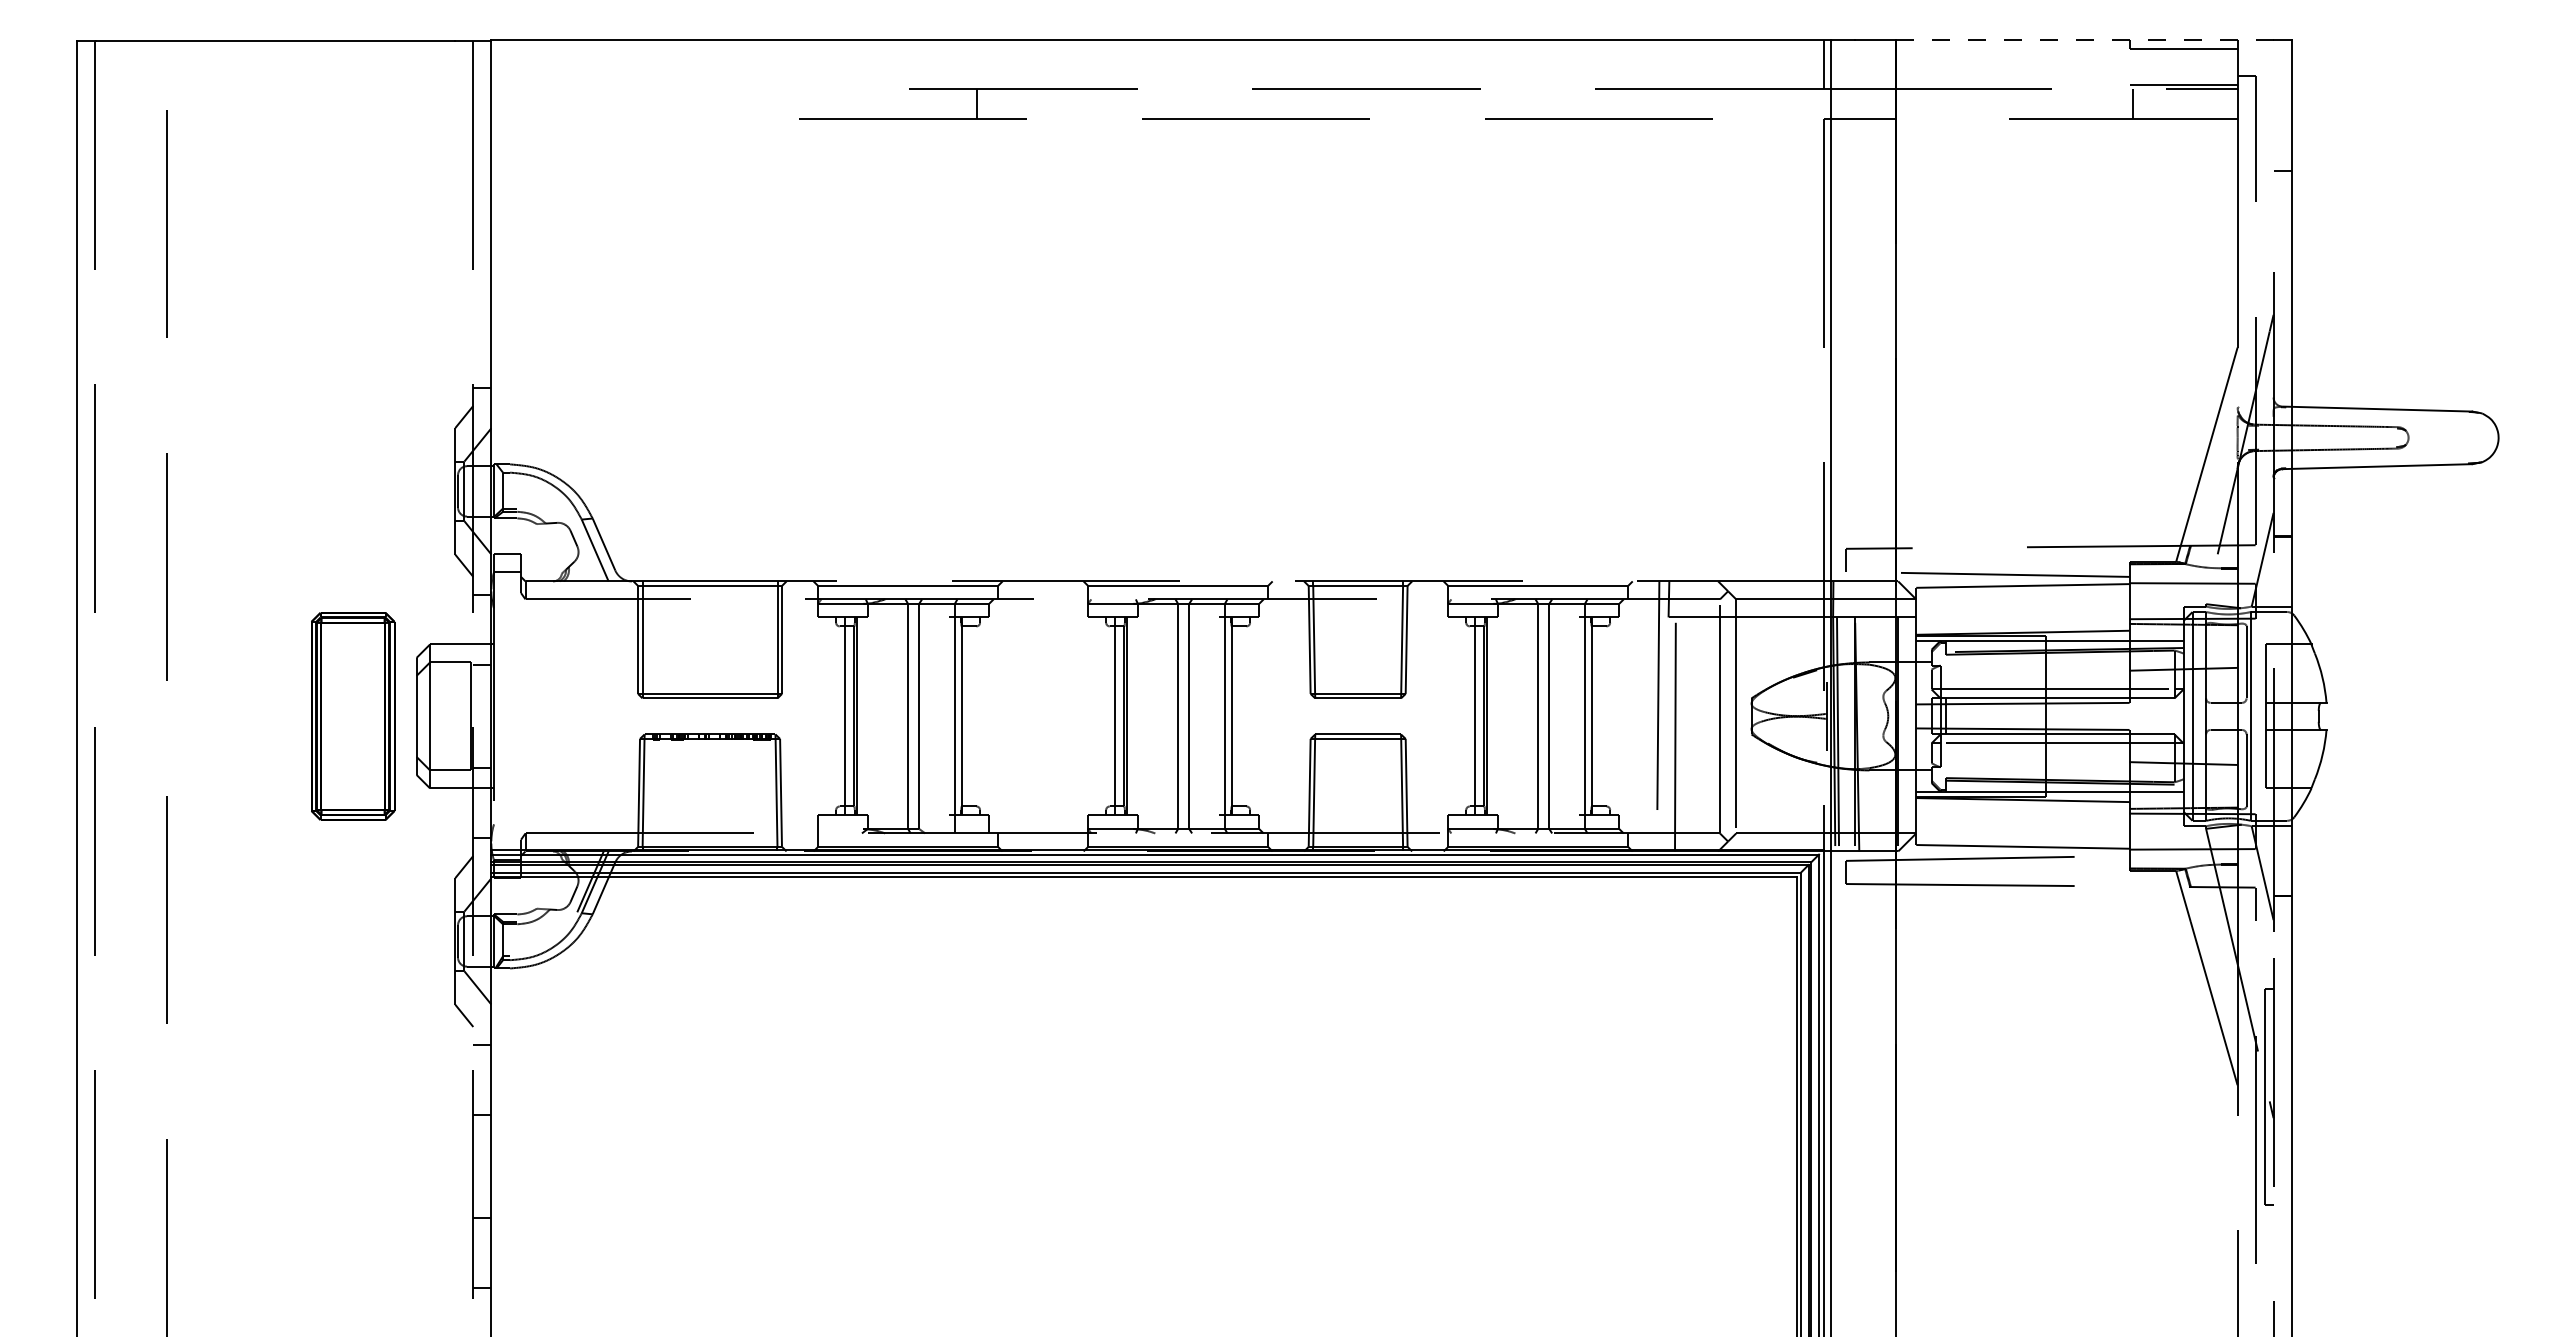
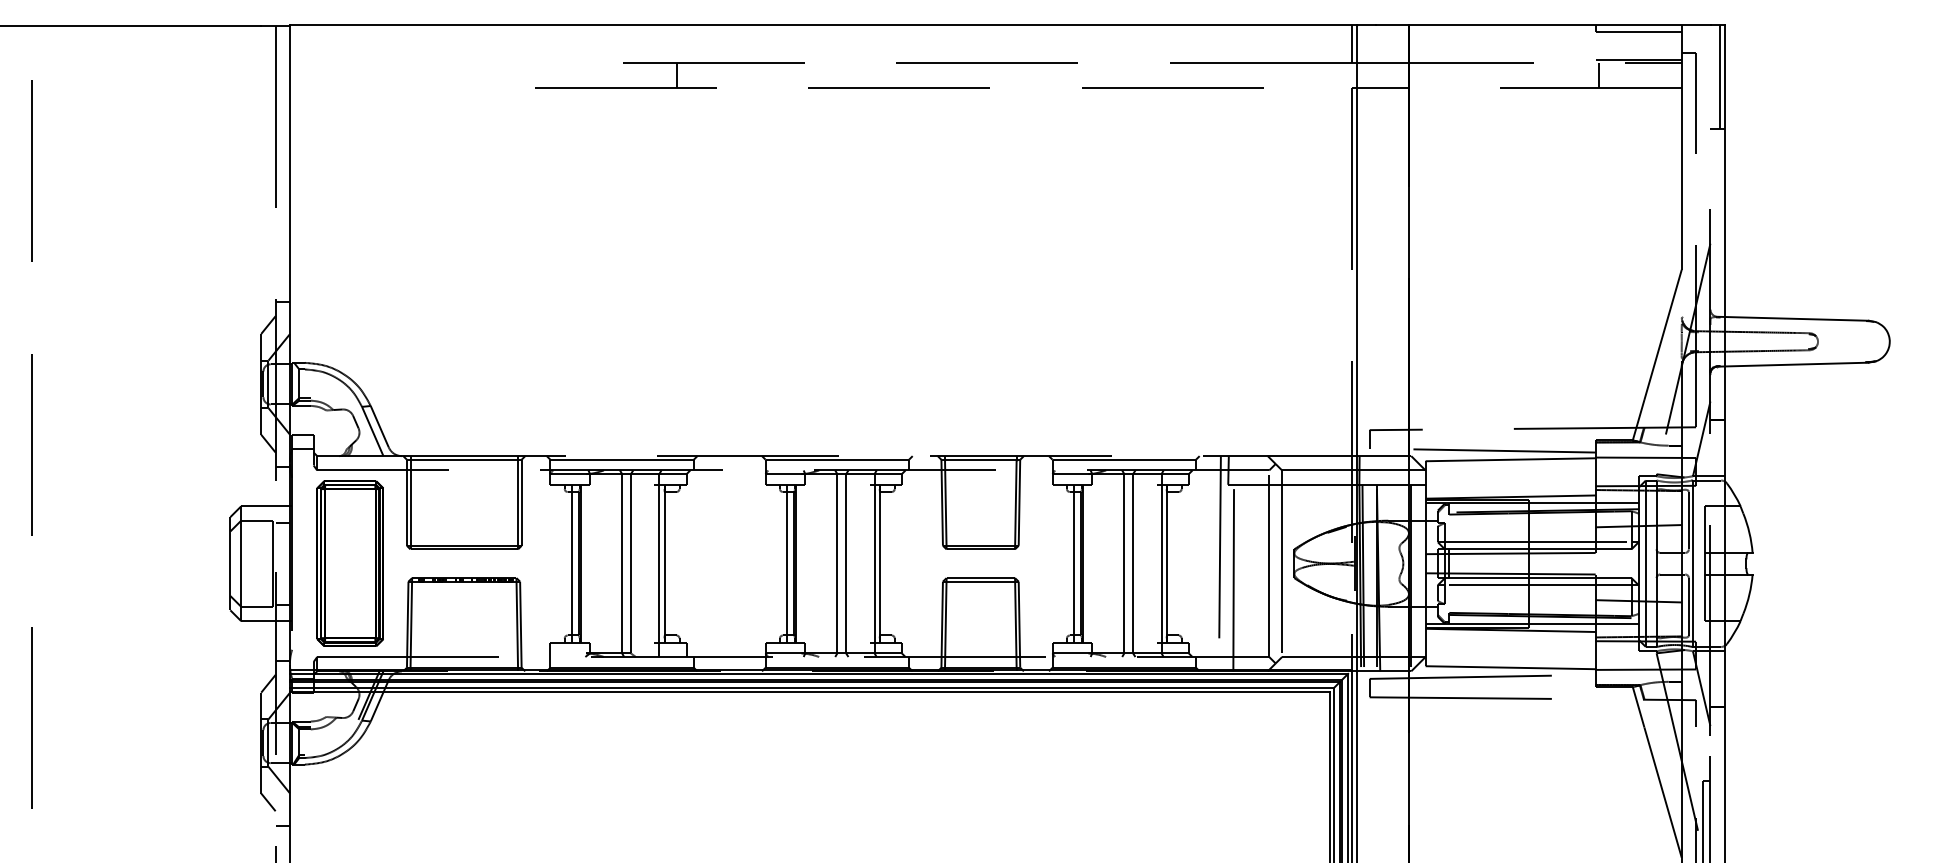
line: (2084, 39) -> (1559, 24), dashed -> solid
line: (2286, 105) -> (1720, 76), added
part: (353, 716) -> (350, 563), moved

